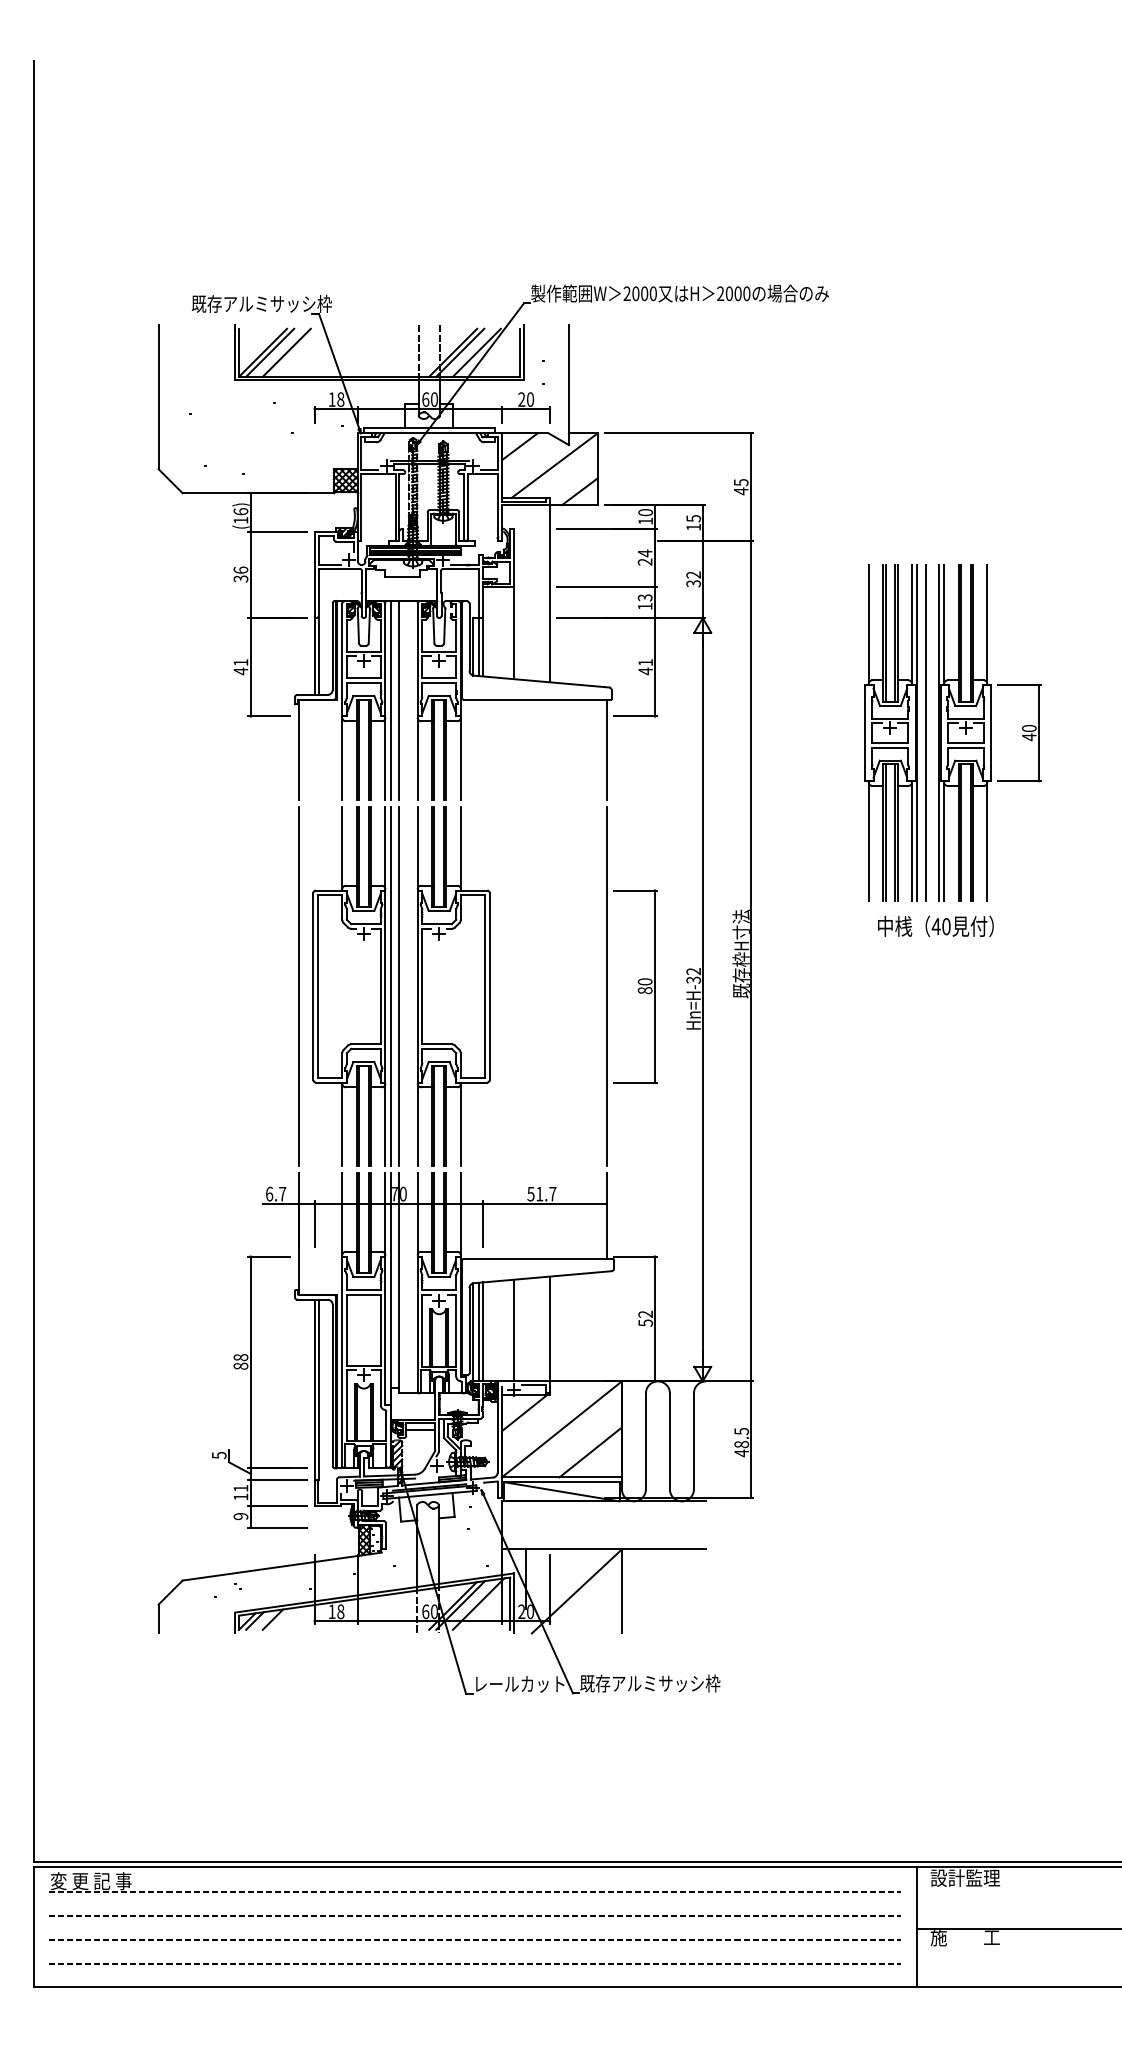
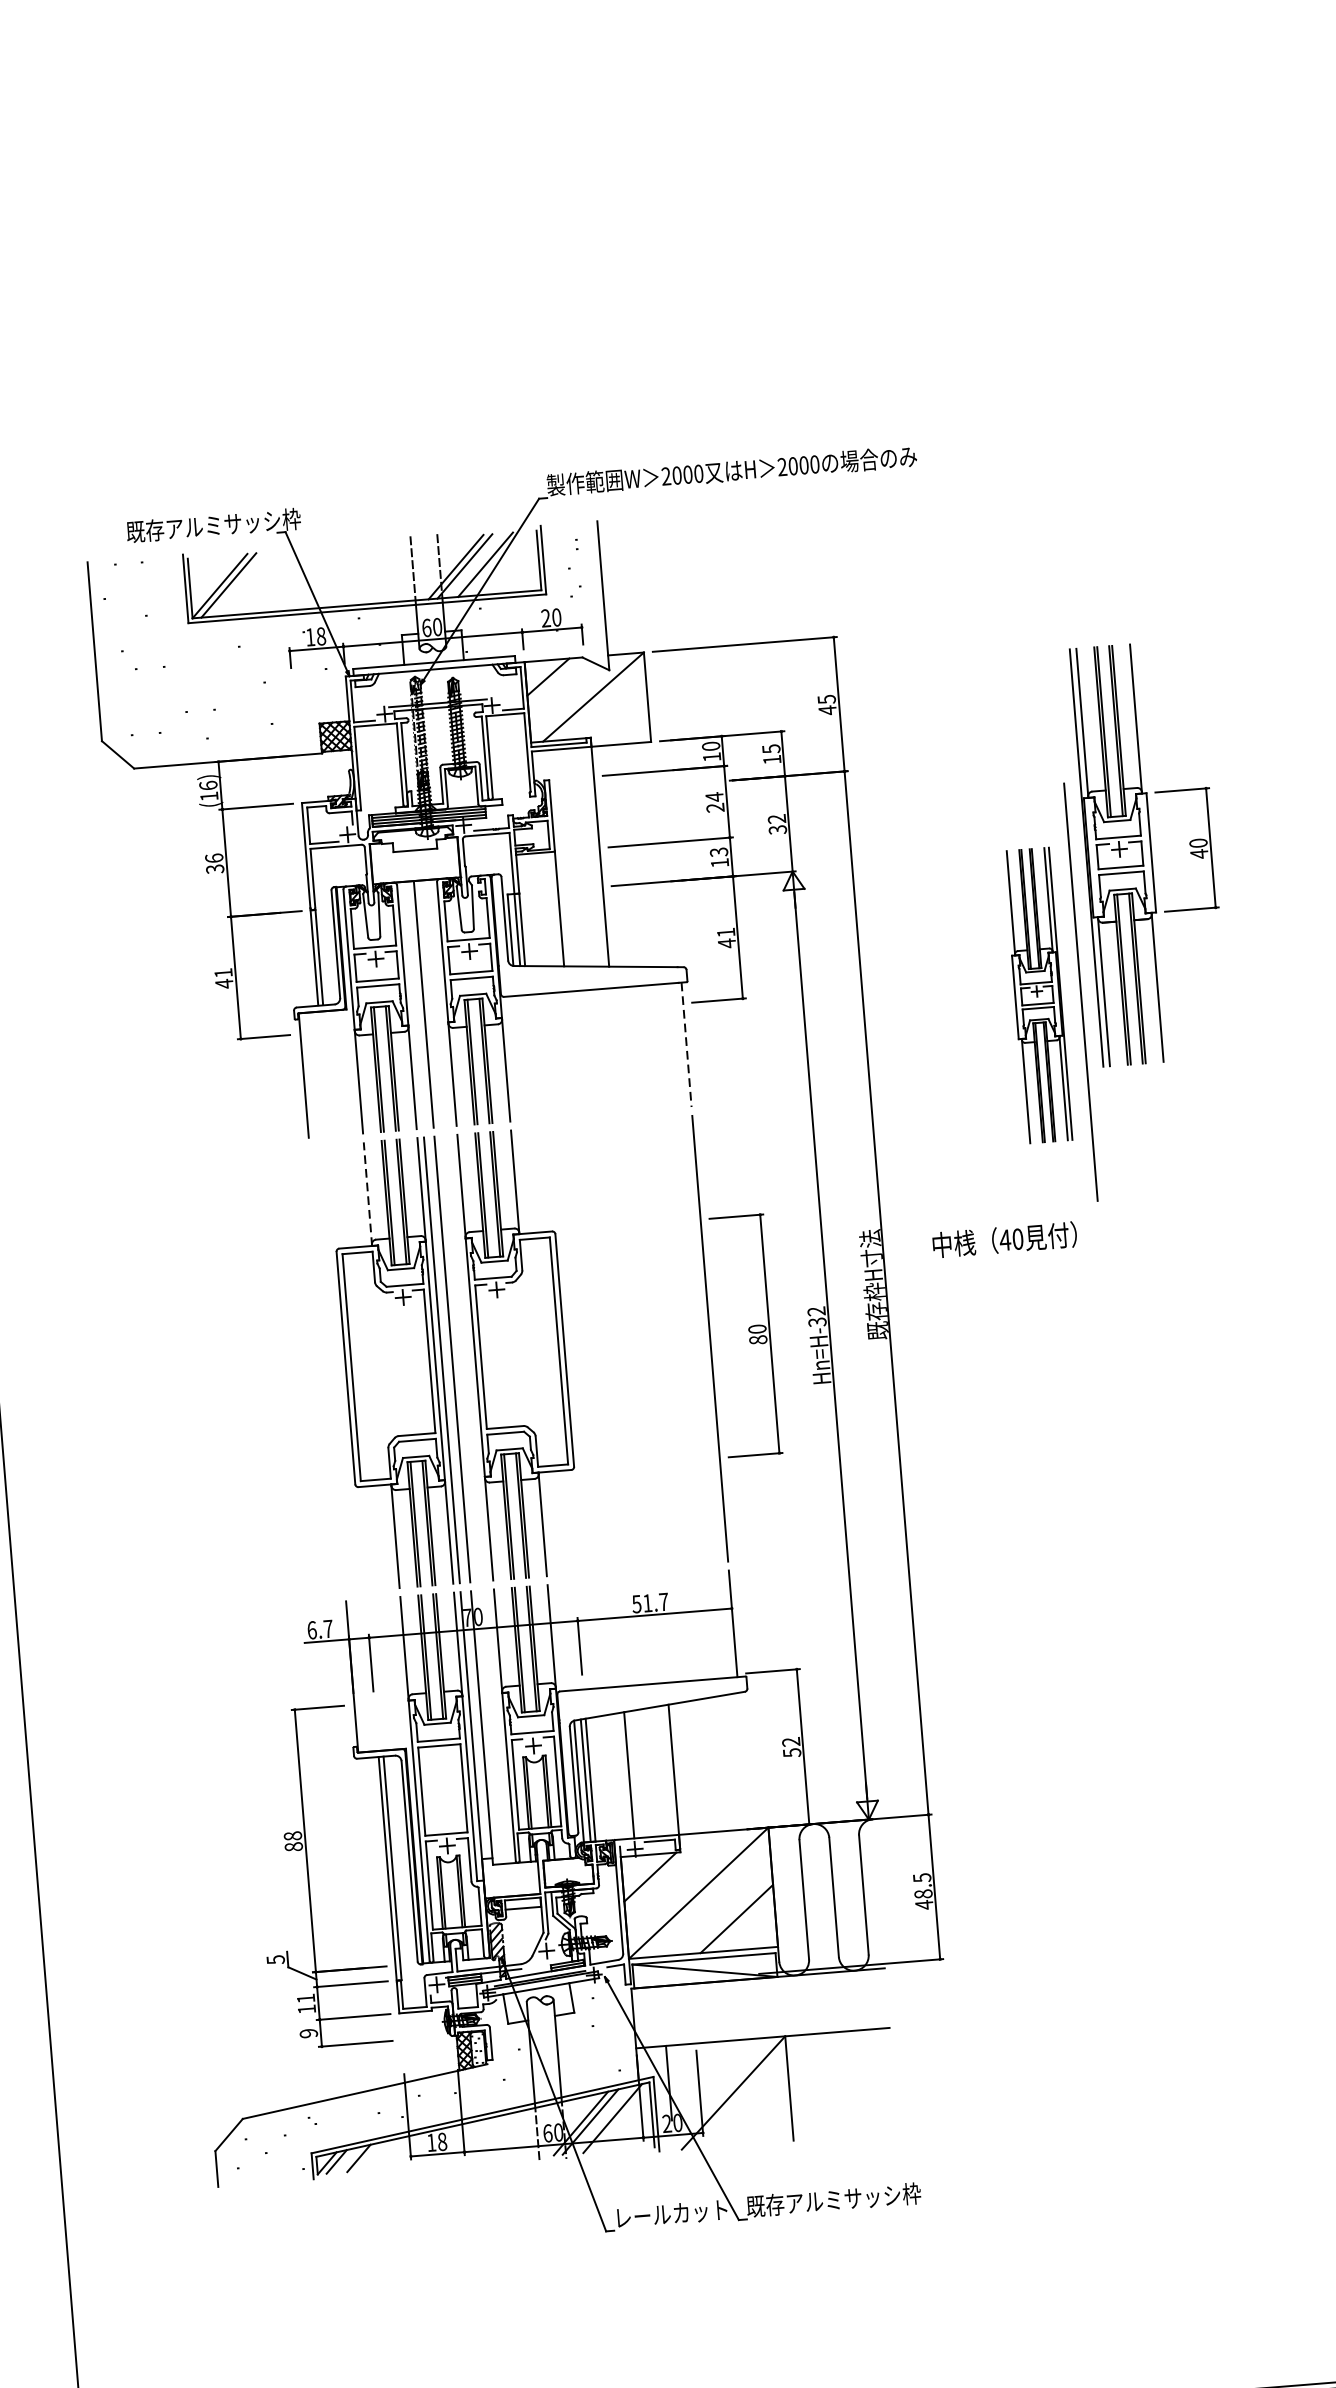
line: (286, 352) -> (249, 583), removed
line: (579, 491) -> (626, 726), removed
line: (390, 700) -> (413, 1005), removed
part: (890, 732) -> (1037, 994), size x0.7
part: (989, 732) -> (1149, 852), moved
line: (606, 750) -> (686, 1045), solid -> dashed
line: (342, 848) -> (368, 1193), solid -> dashed
text: (935, 925) -> (1004, 1238), moved
line: (298, 986) -> (327, 1369), removed

